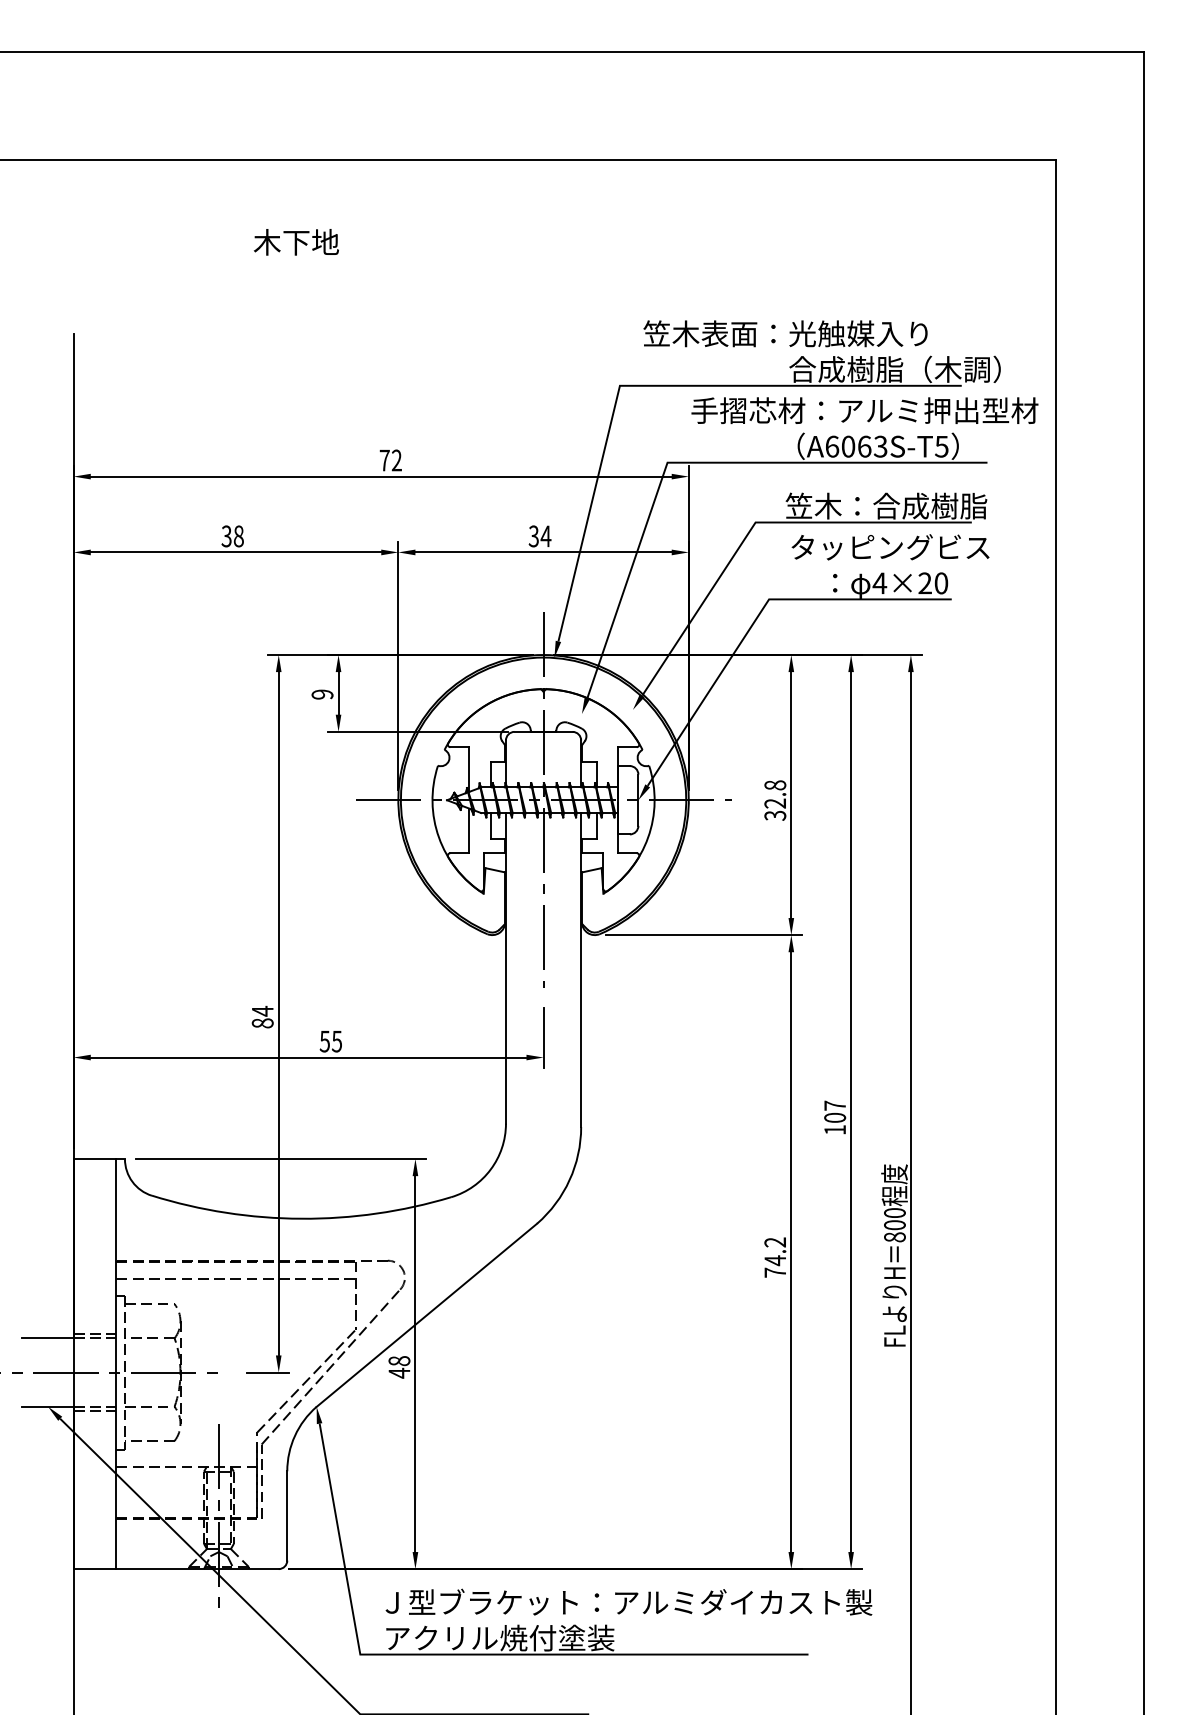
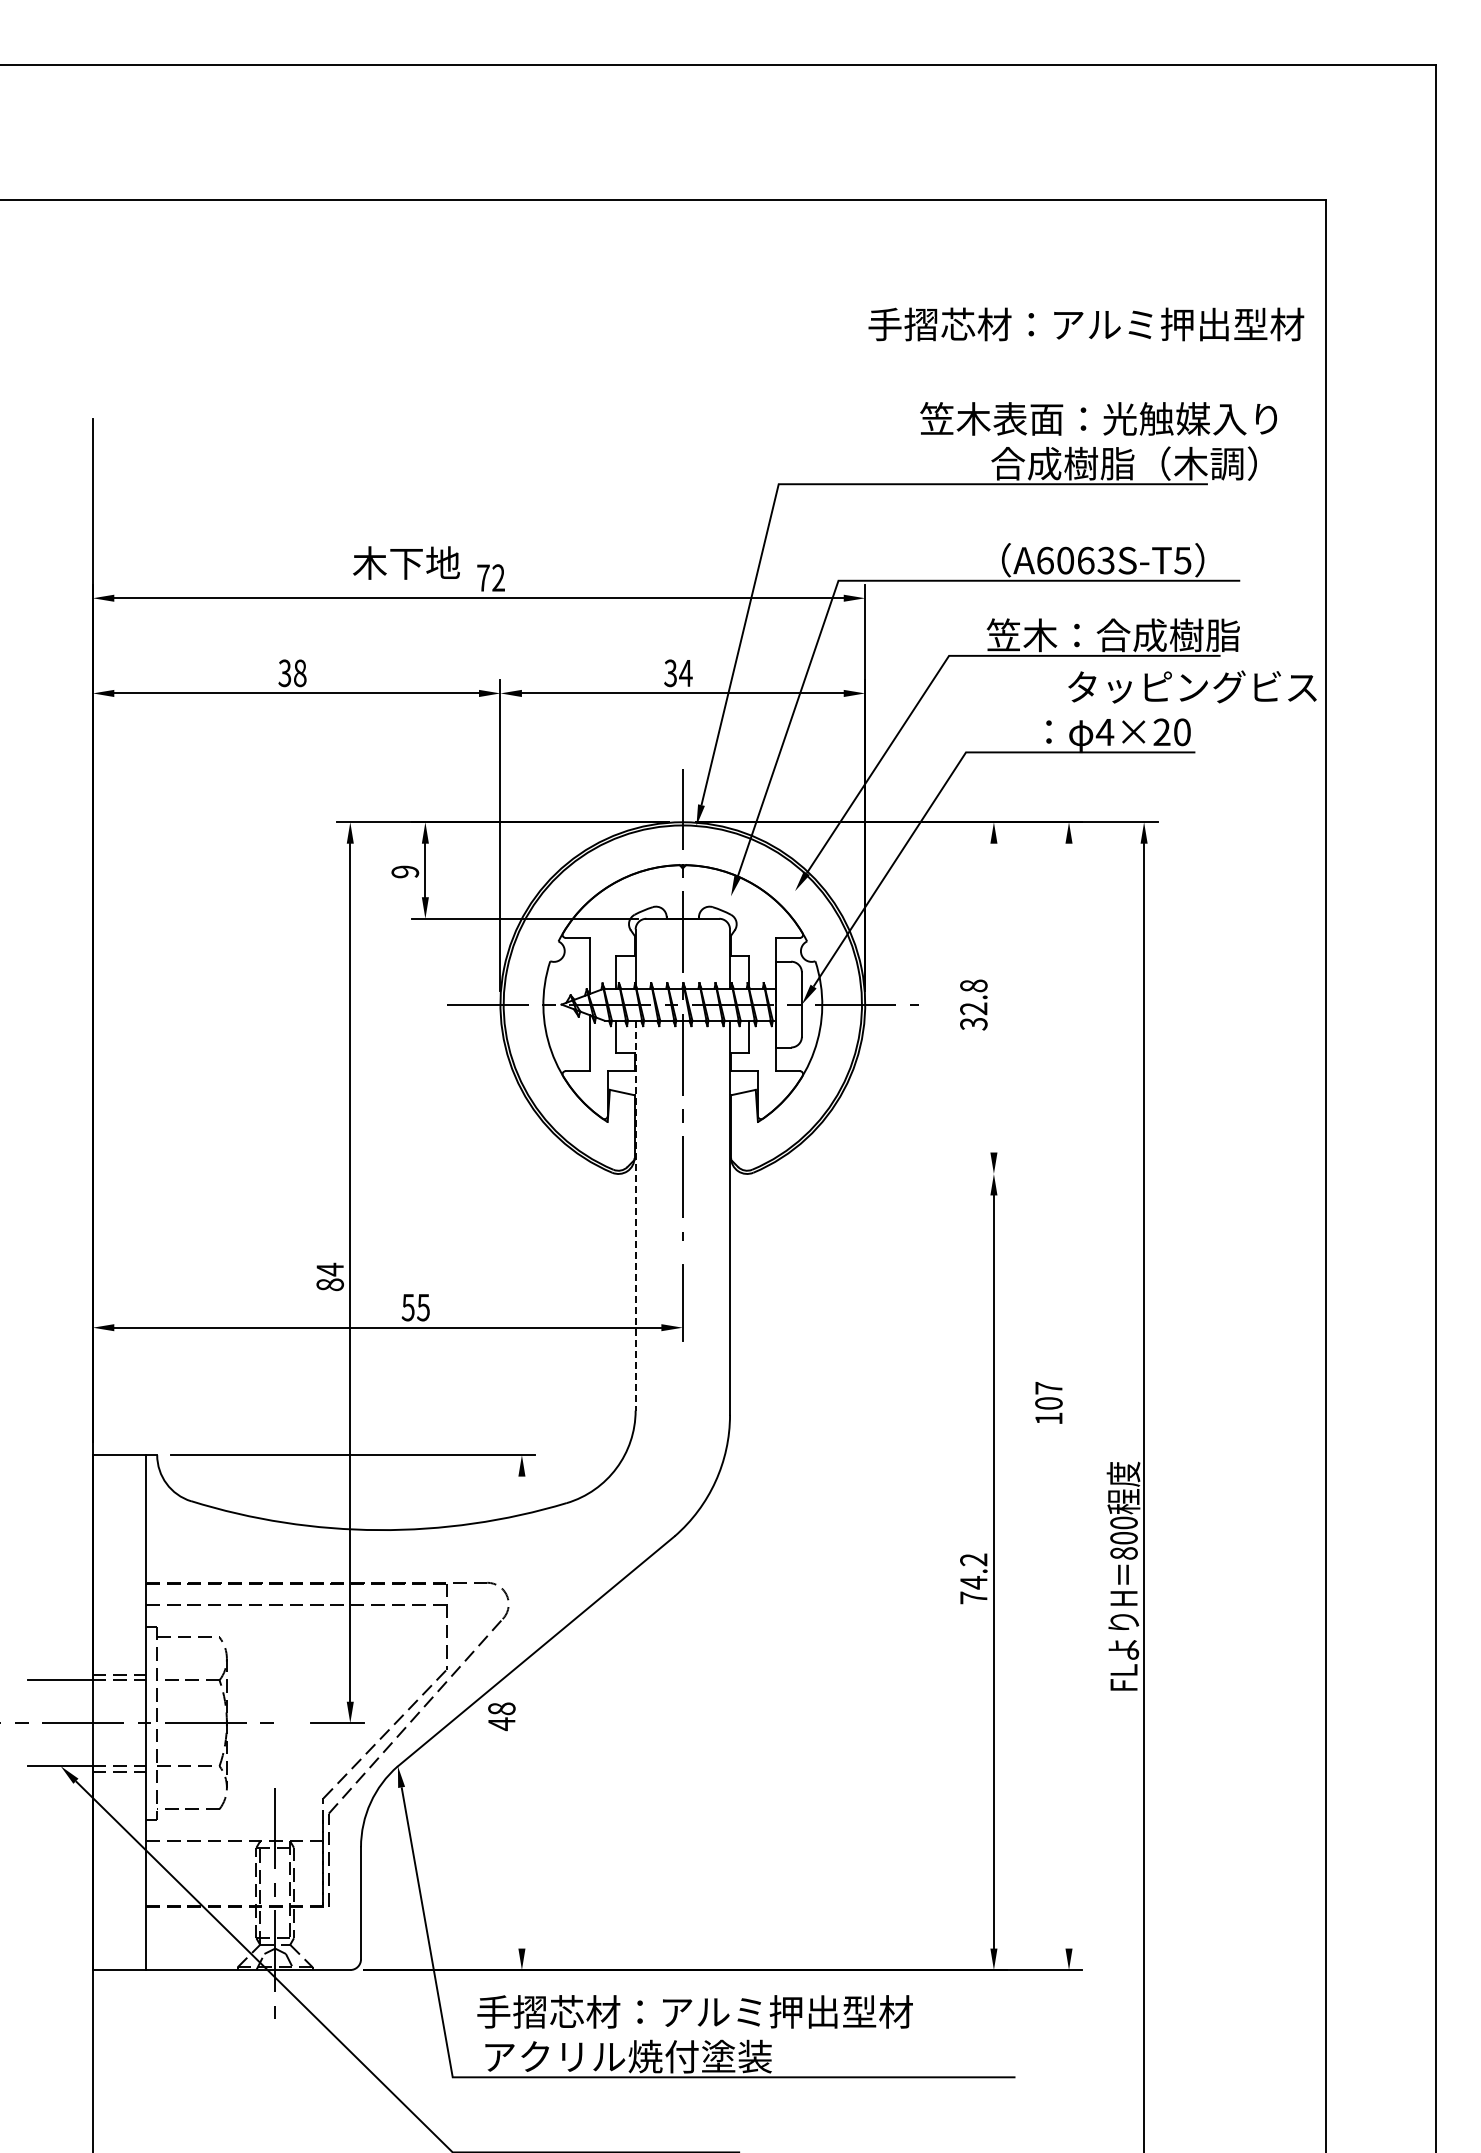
text: (296, 241) -> (406, 562), moved
text: (785, 333) -> (1098, 418), moved
text: (865, 410) -> (1086, 324), moved
text: (890, 546) -> (1192, 686), moved
line: (790, 794) -> (993, 997), removed
line: (703, 934) -> (883, 1173), removed
line: (505, 968) -> (635, 1215), solid -> dashed
line: (851, 1111) -> (1069, 1395), removed
line: (415, 1364) -> (521, 1712), removed
text: (626, 1602) -> (786, 2011), Ｊ型ブラケット：アルミダイカスト製 -> 手摺芯材：アルミ押出型材

